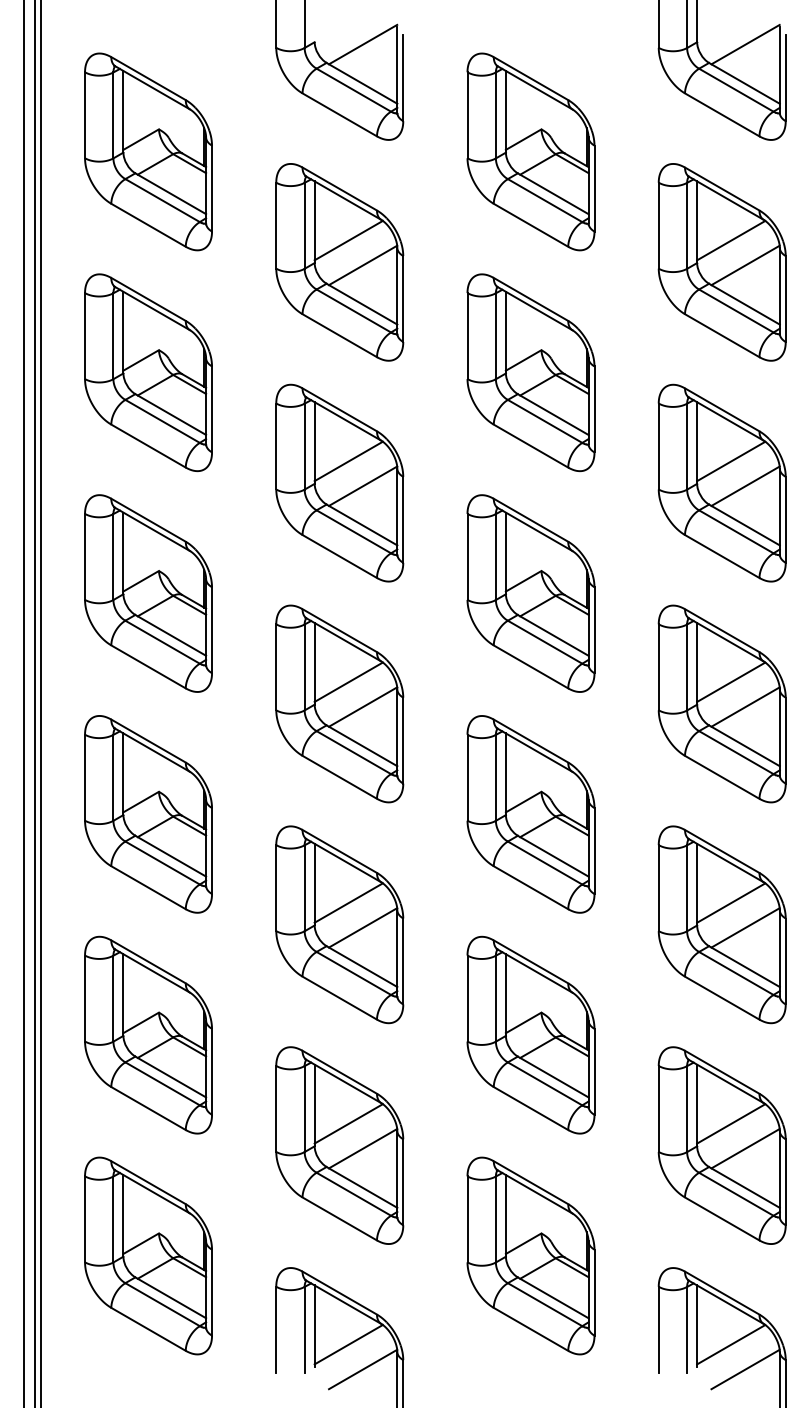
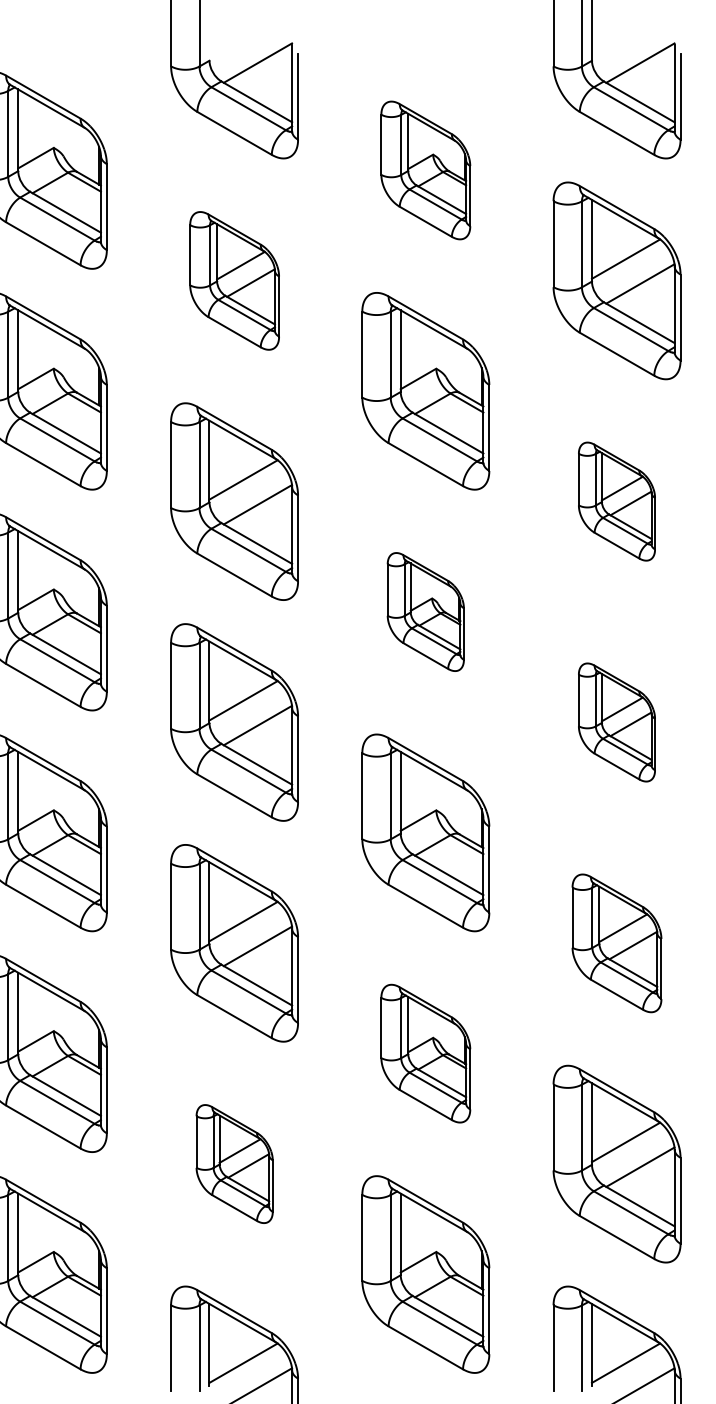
part: (530, 151) -> (425, 170), size x0.7
part: (339, 262) -> (234, 281), size x0.7
part: (721, 482) -> (616, 501), size x0.6
part: (530, 593) -> (425, 612), size x0.6
part: (721, 703) -> (616, 722), size x0.6
part: (721, 924) -> (616, 943), size x0.7
part: (530, 1034) -> (425, 1053), size x0.7
part: (339, 1145) -> (234, 1164), size x0.6

